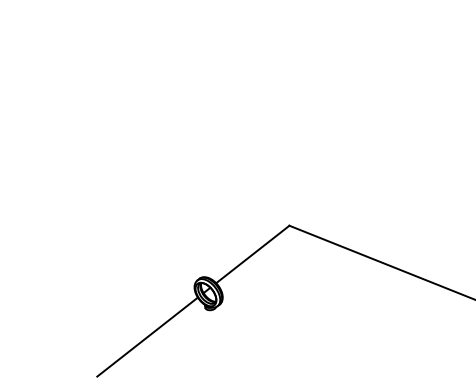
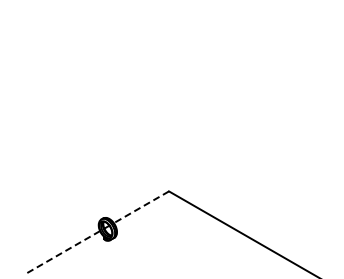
line: (252, 254) -> (141, 207), solid -> dashed
line: (147, 336) -> (62, 252), solid -> dashed

